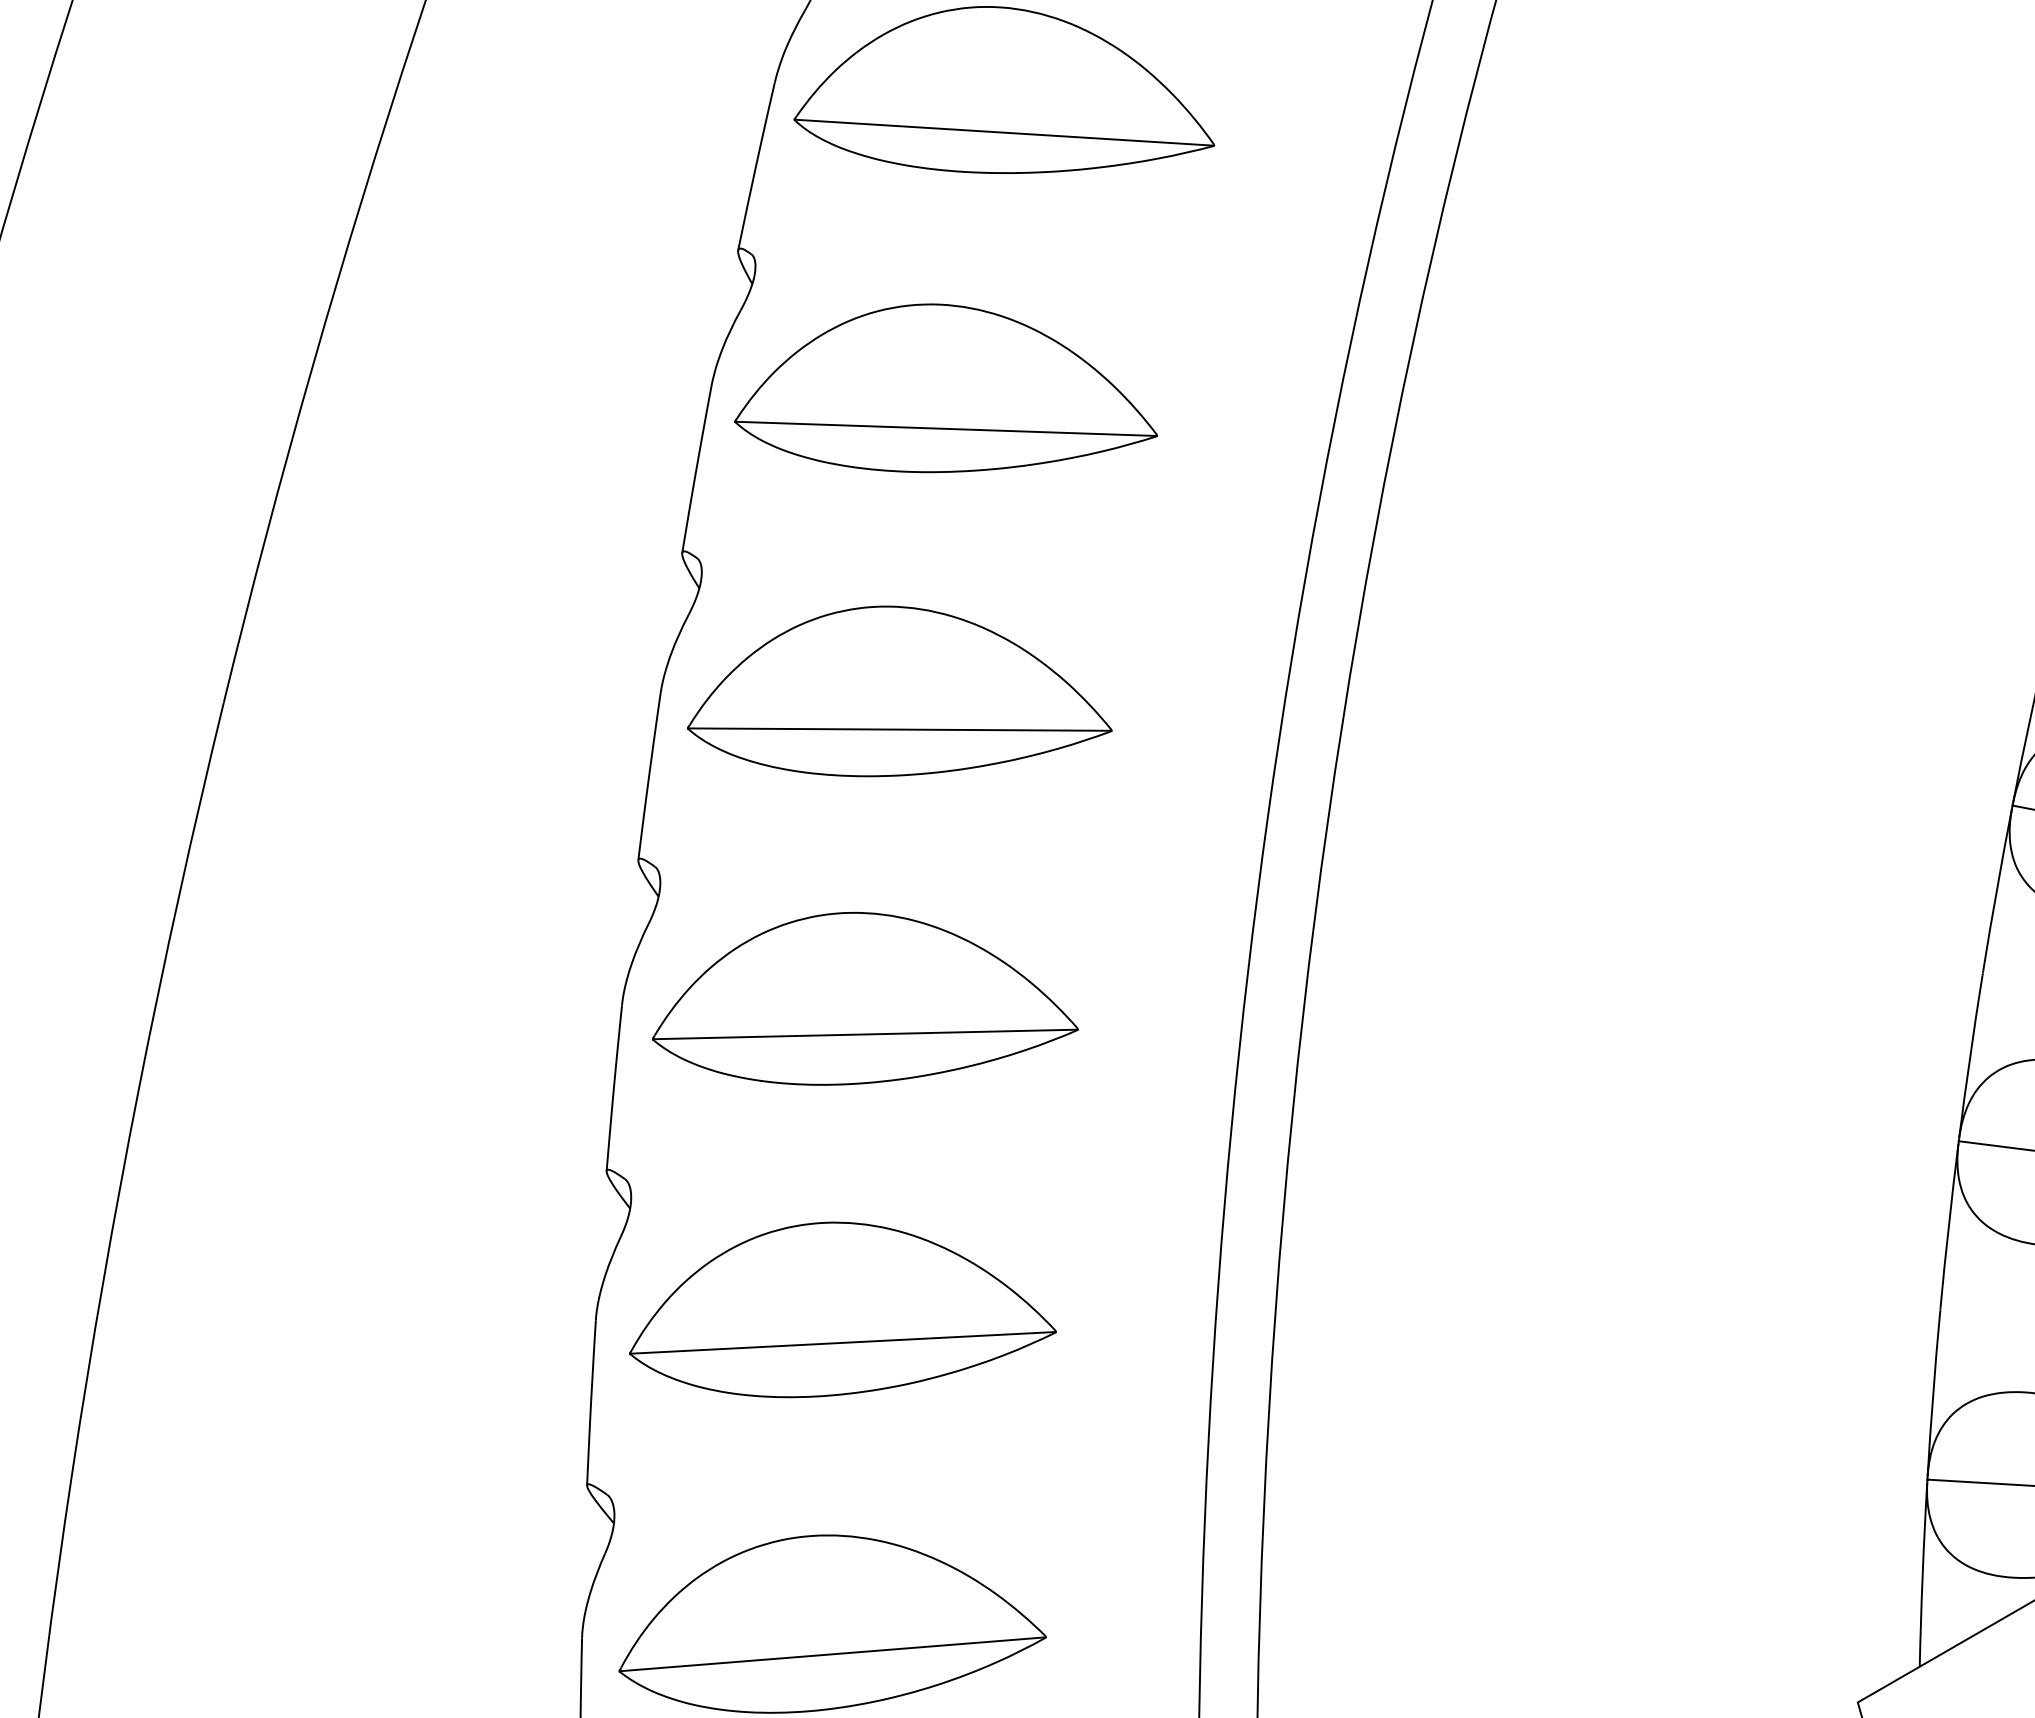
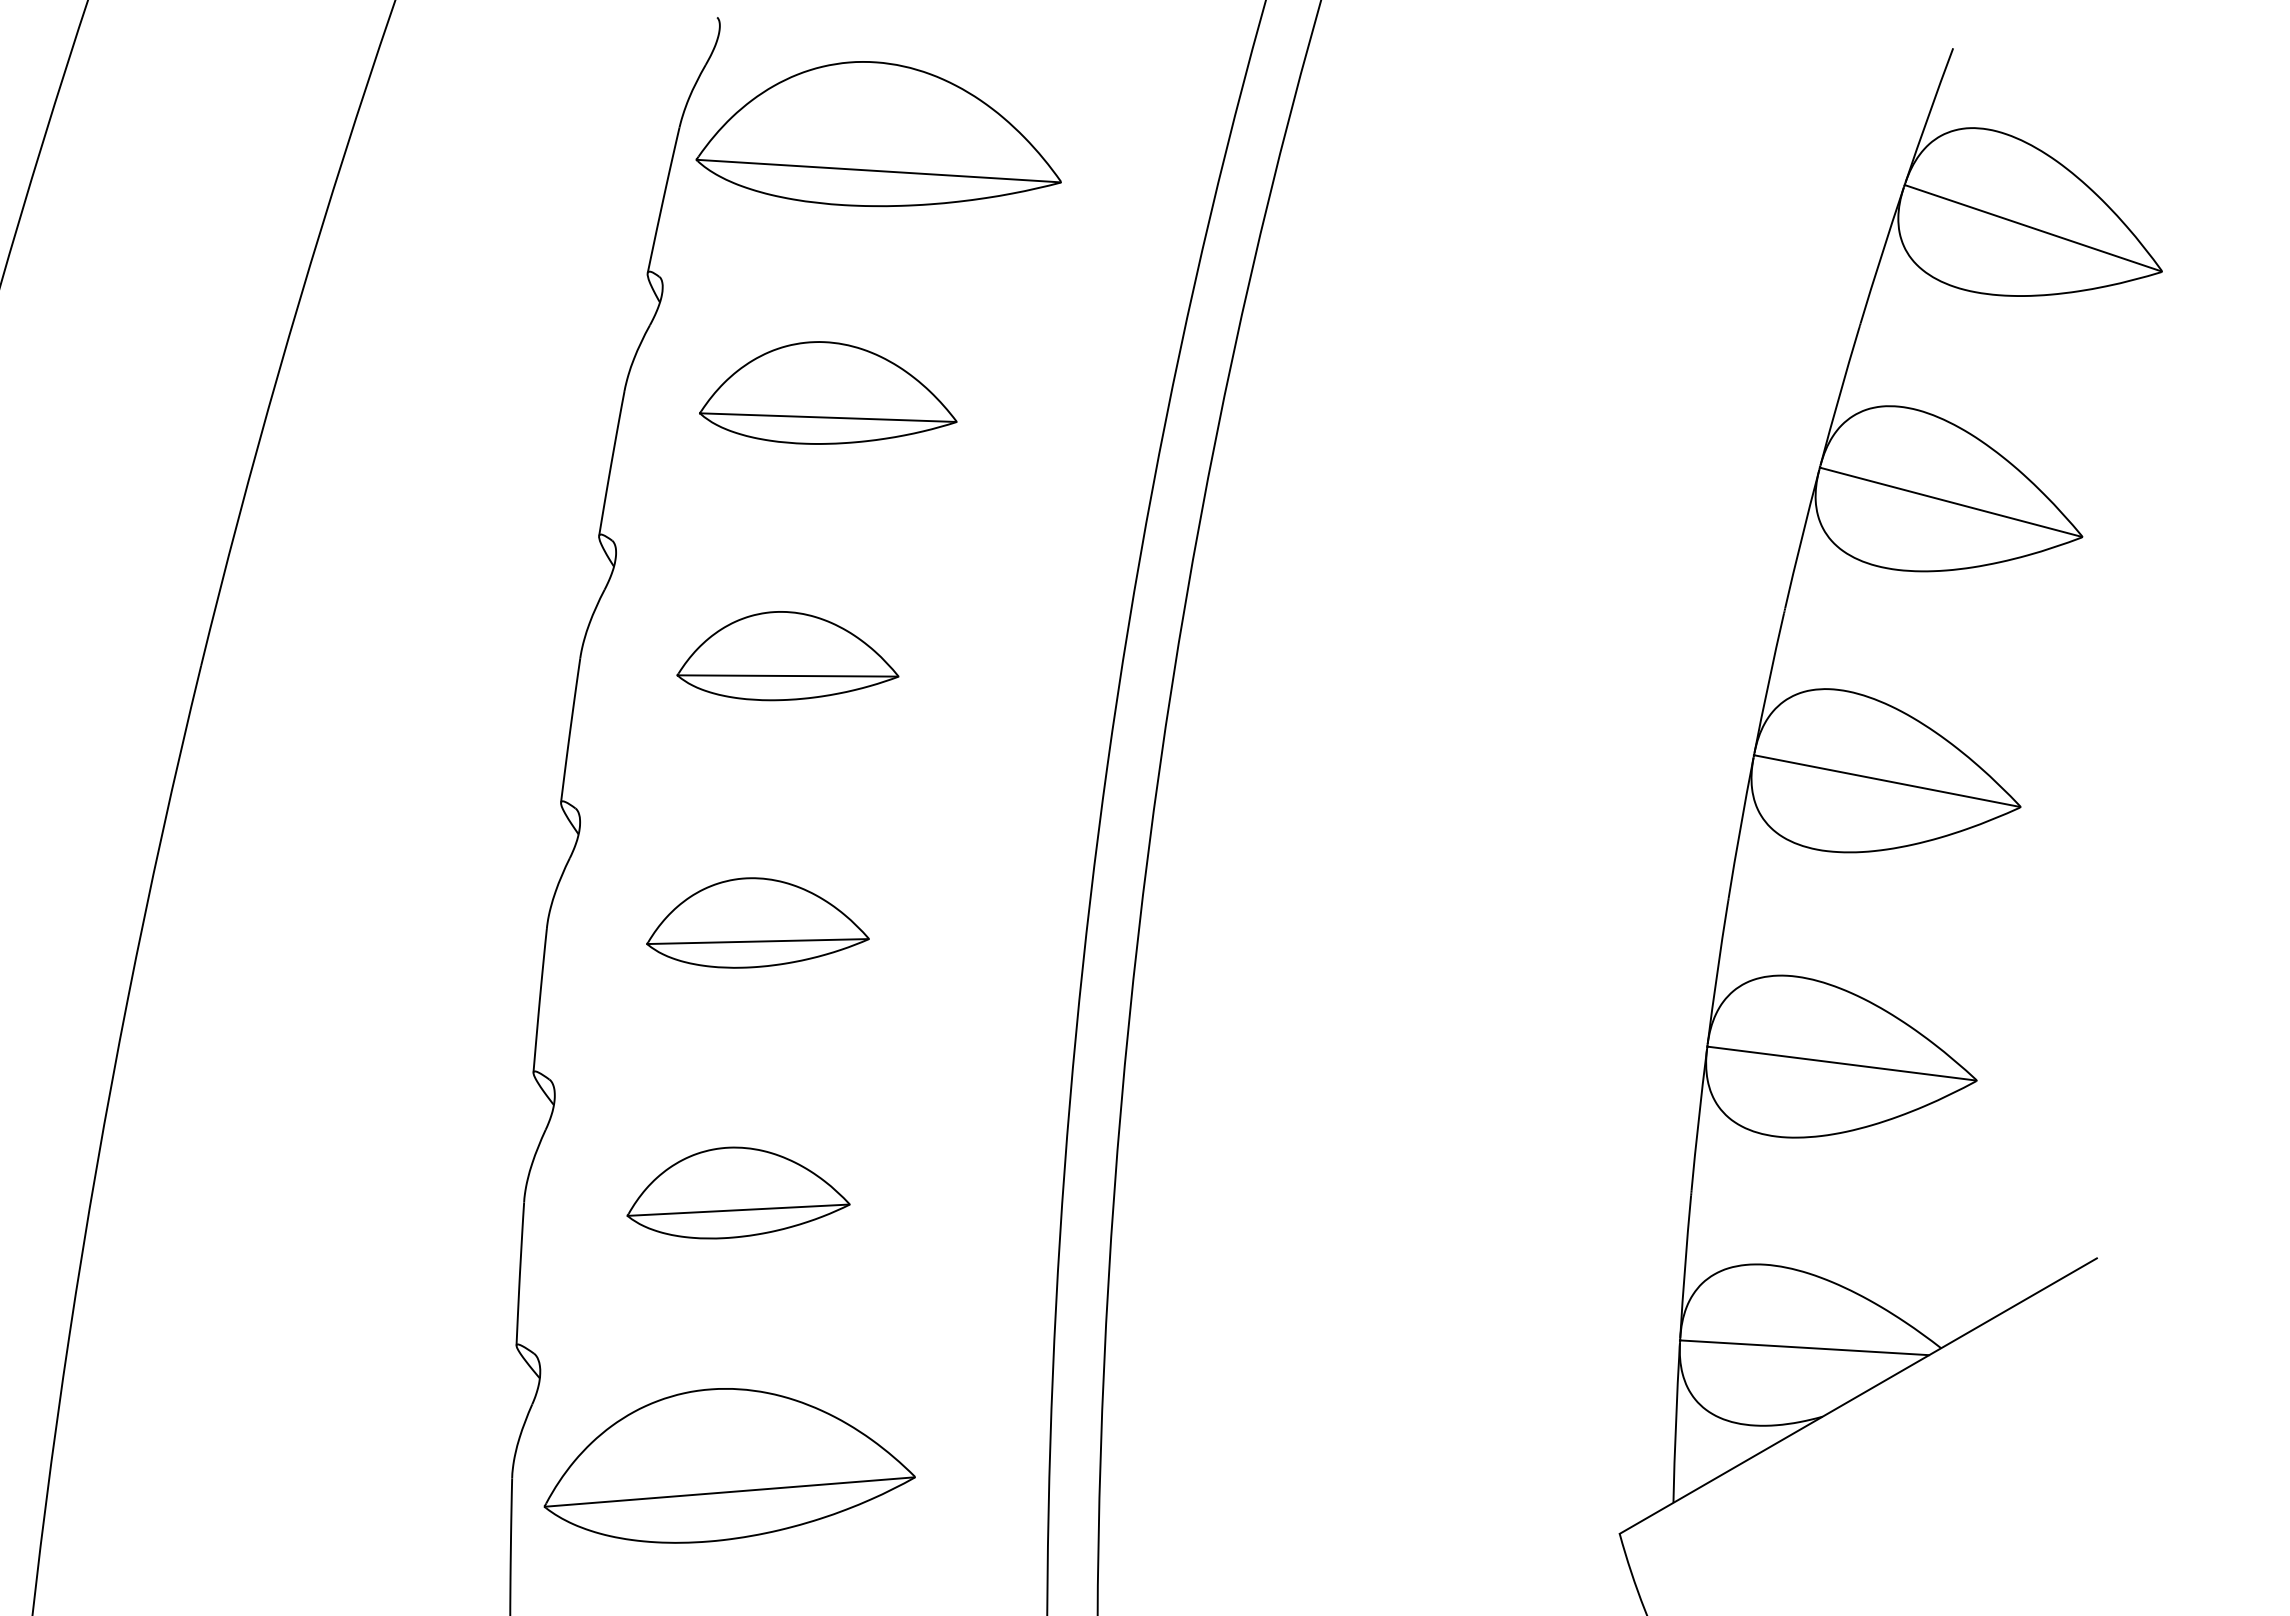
part: (946, 387) -> (828, 392), size x0.7
part: (899, 690) -> (787, 655), size x0.6
part: (864, 998) -> (757, 922), size x0.6
part: (842, 1309) -> (738, 1192), size x0.6

